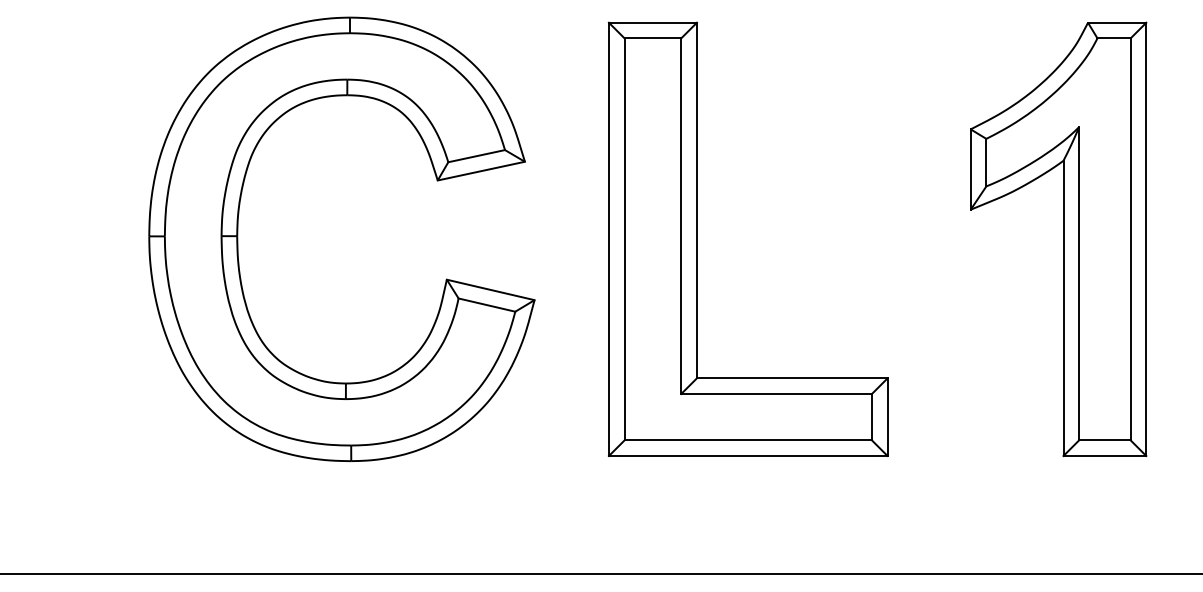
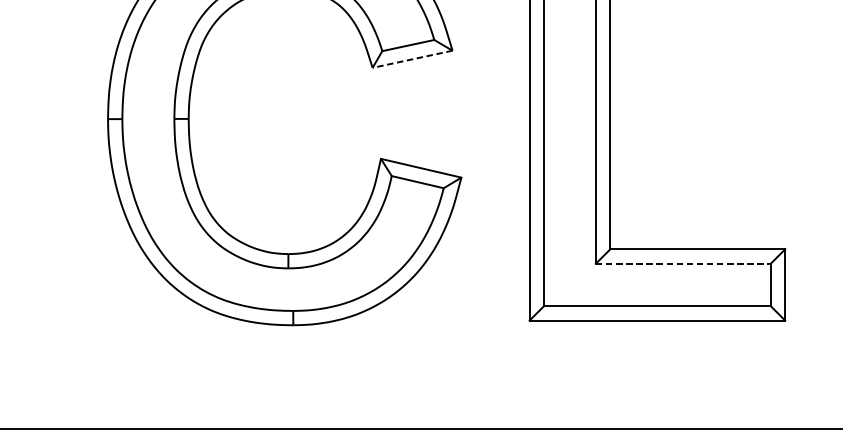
line: (481, 171) -> (412, 59), solid -> dashed
line: (777, 393) -> (684, 263), solid -> dashed

